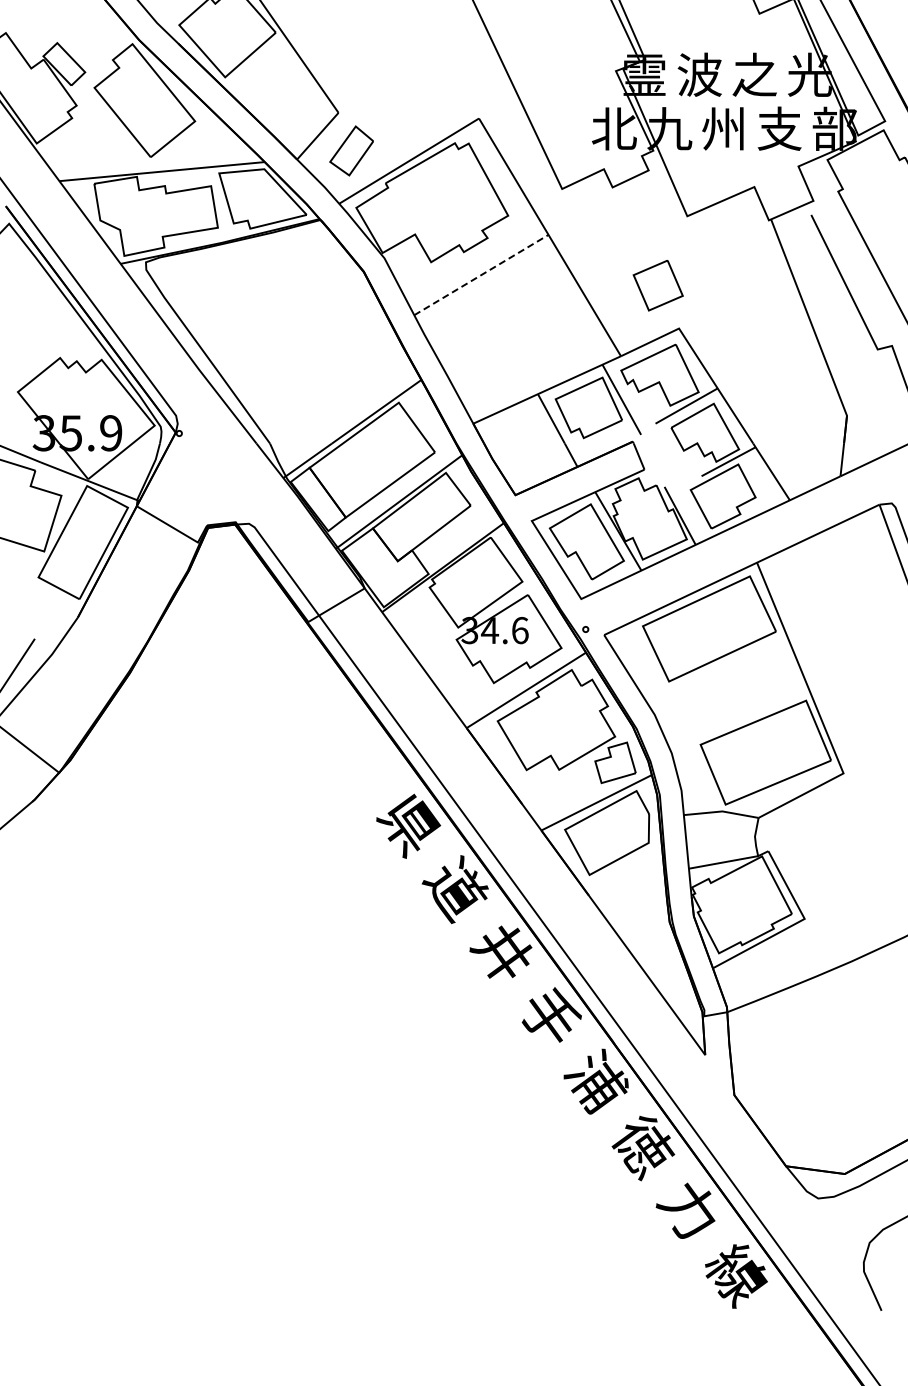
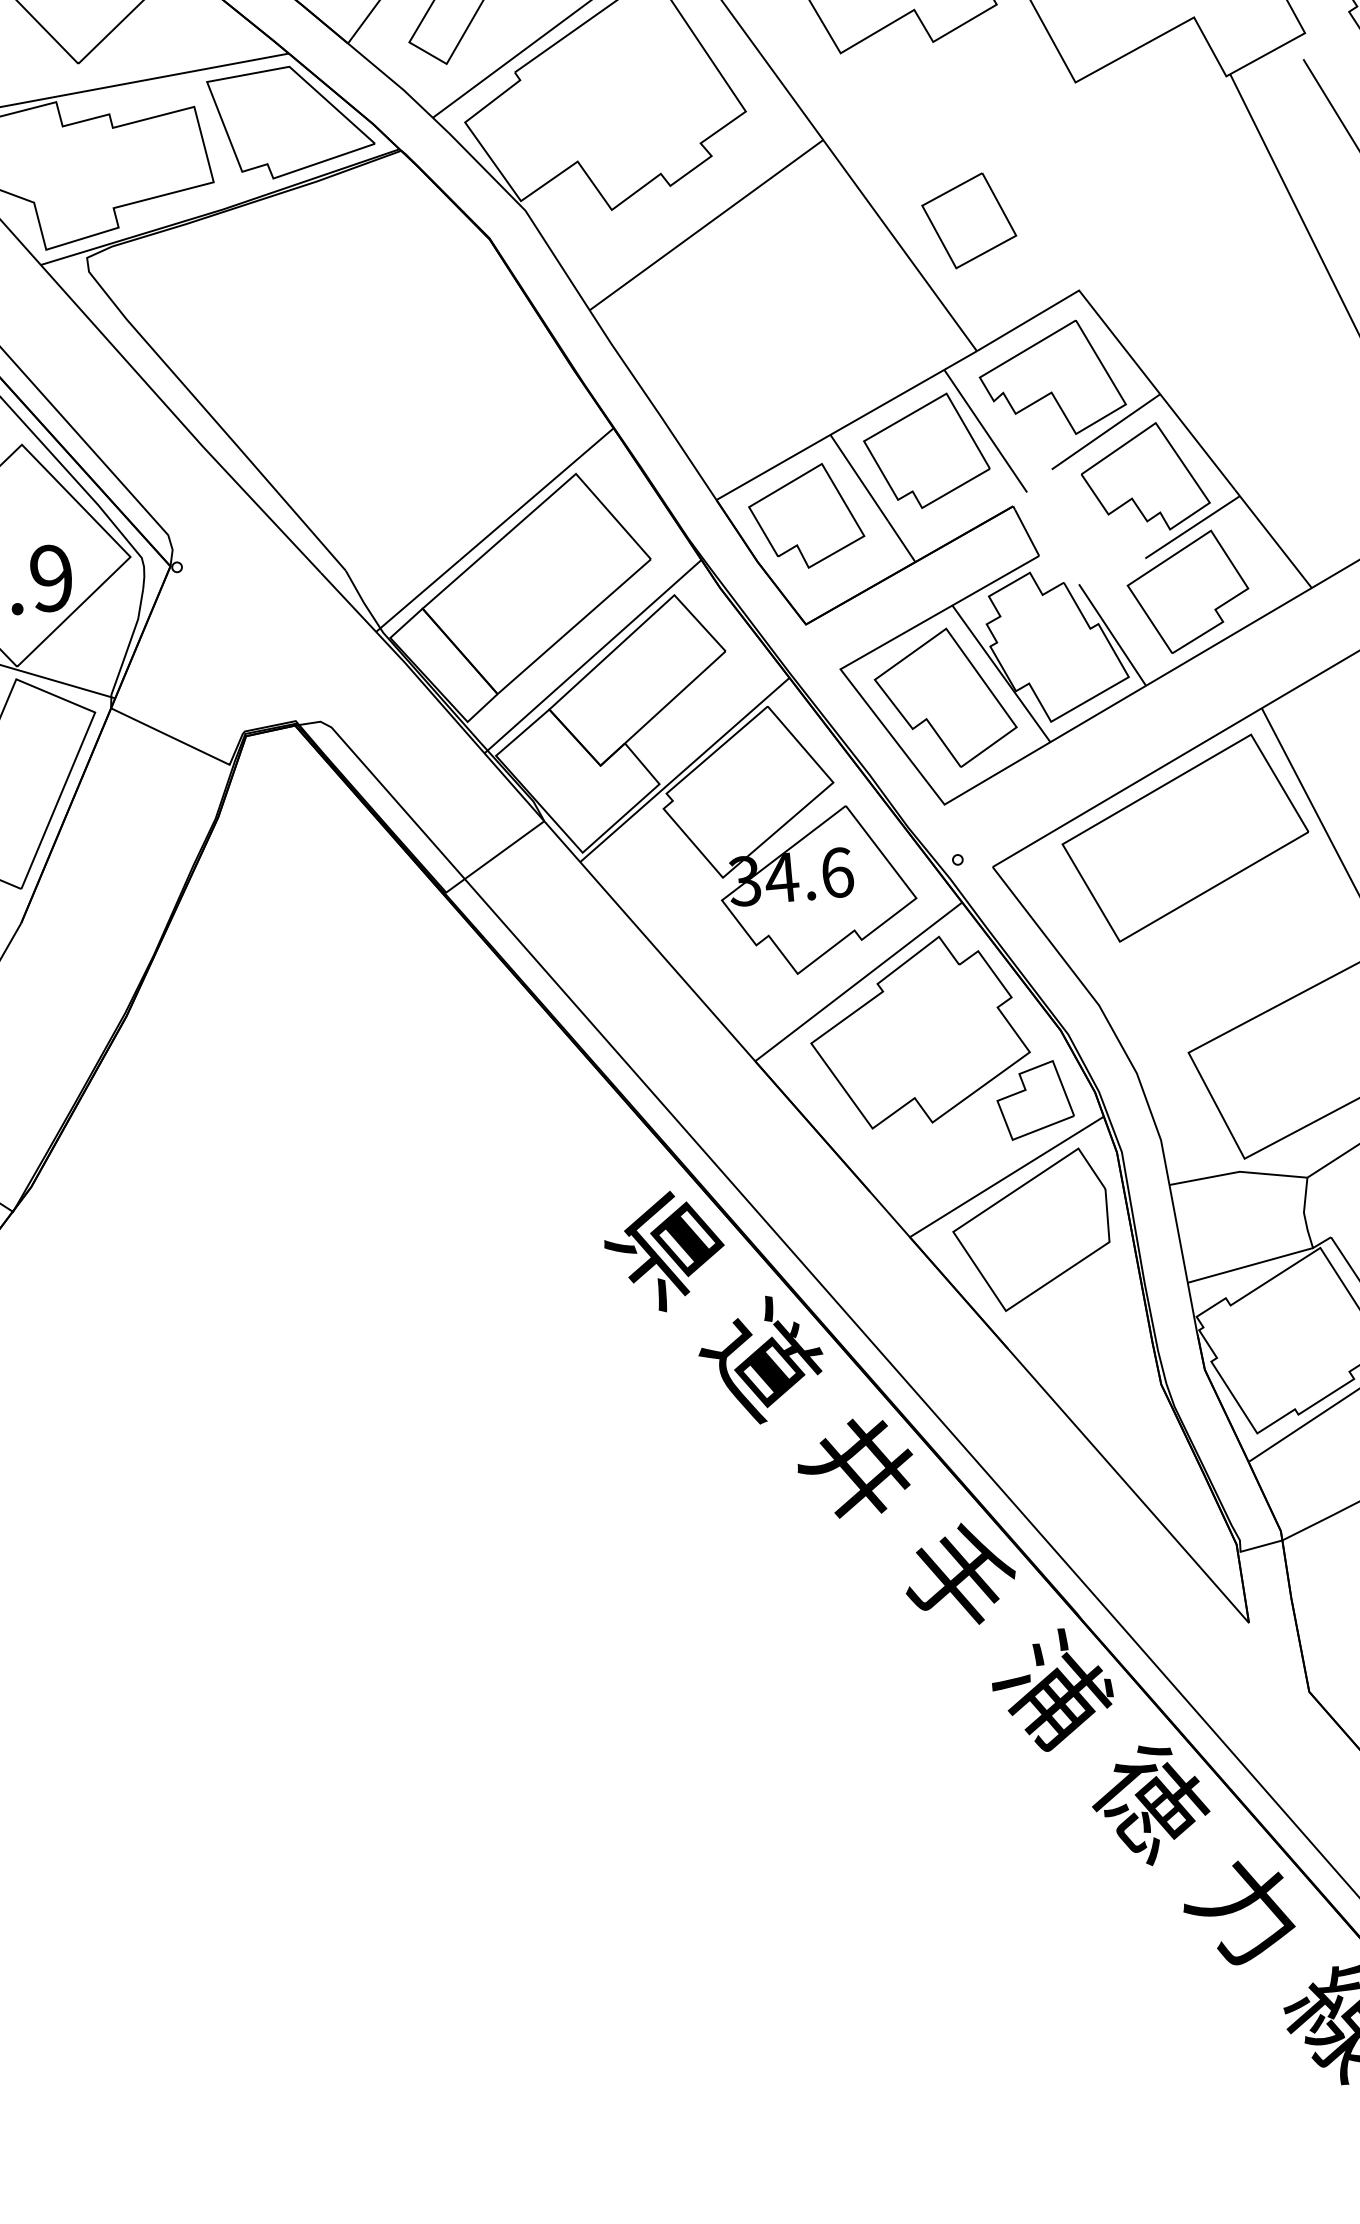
line: (481, 274) -> (706, 224), dashed -> solid
part: (657, 285) -> (967, 220), moved
part: (520, 436) -> (805, 515), added

